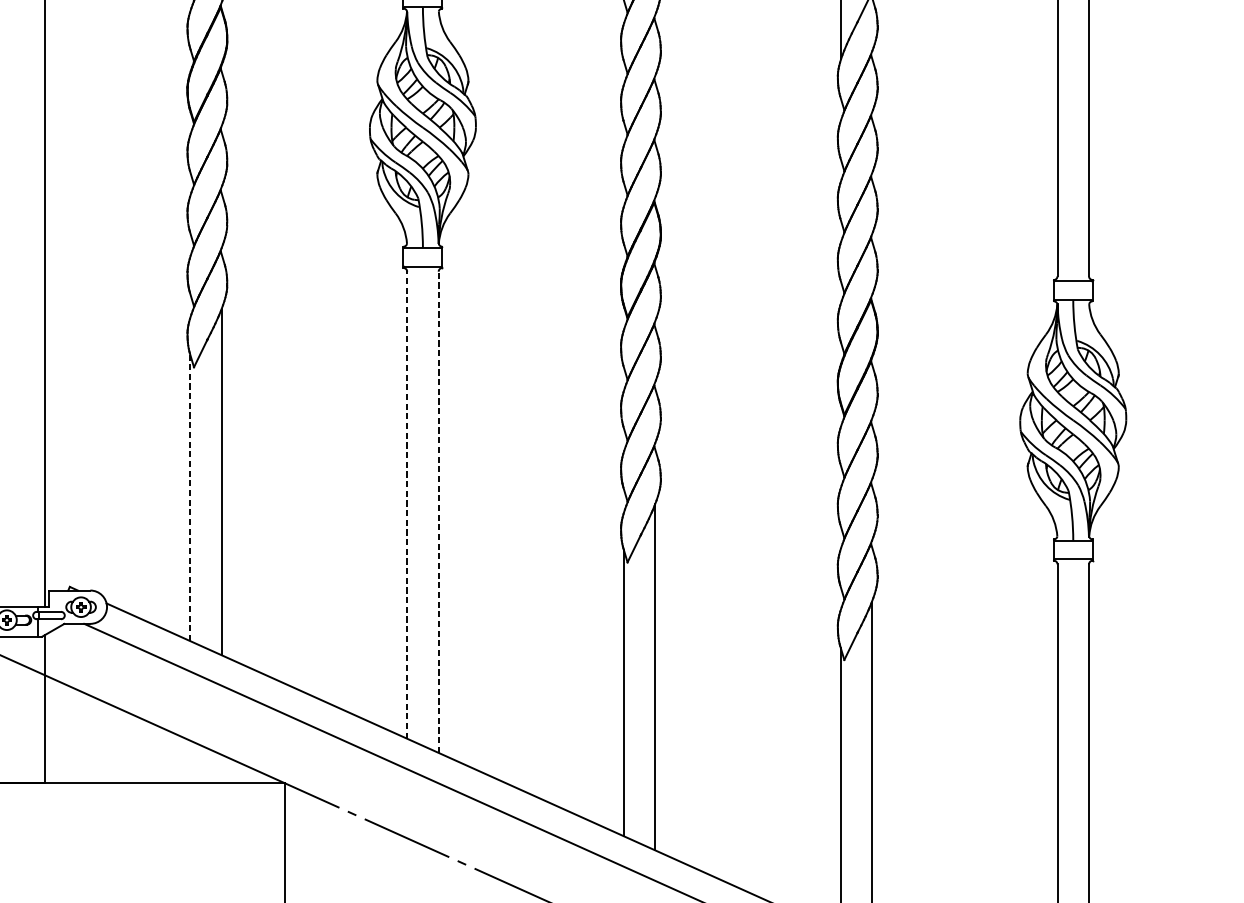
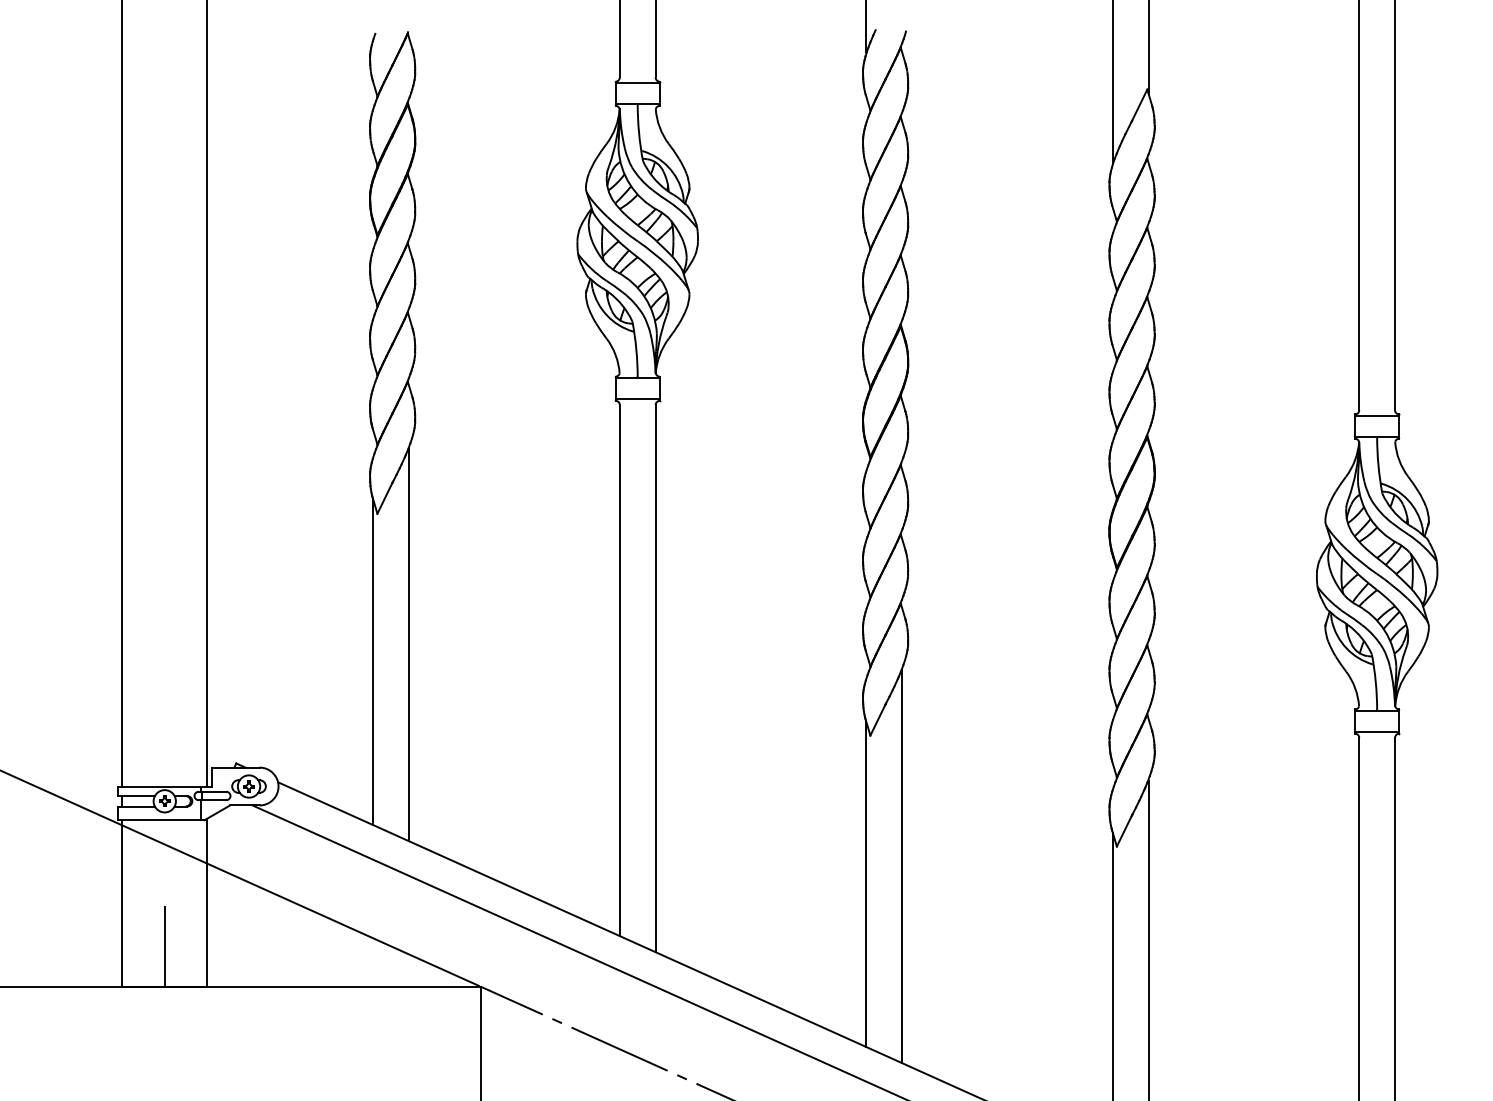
line: (190, 498) -> (373, 662), dashed -> solid
line: (406, 505) -> (619, 670), dashed -> solid
line: (438, 512) -> (655, 678), dashed -> solid
line: (6, 747) -> (164, 946), added

